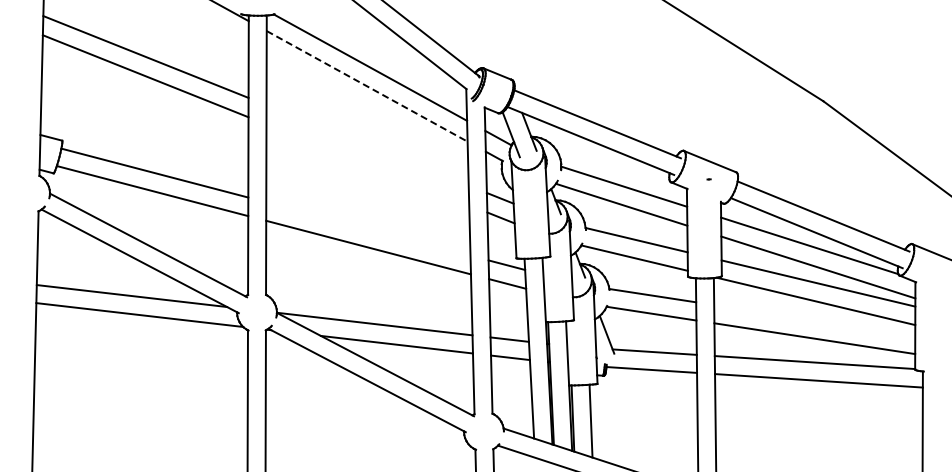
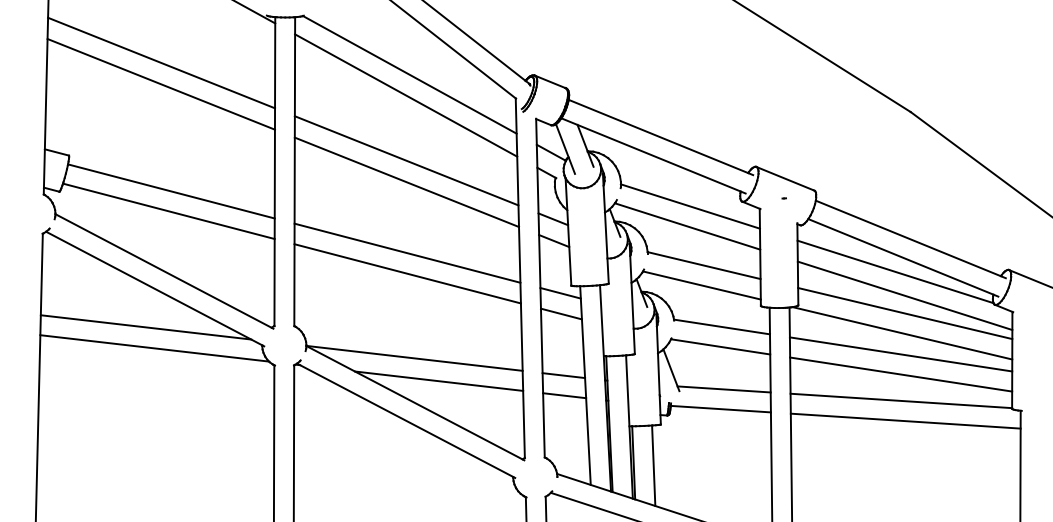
line: (367, 86) -> (406, 95), dashed -> solid
line: (367, 145) -> (406, 160), added
line: (367, 164) -> (406, 181), added
line: (368, 228) -> (407, 252), added
line: (814, 320) -> (900, 354), added

